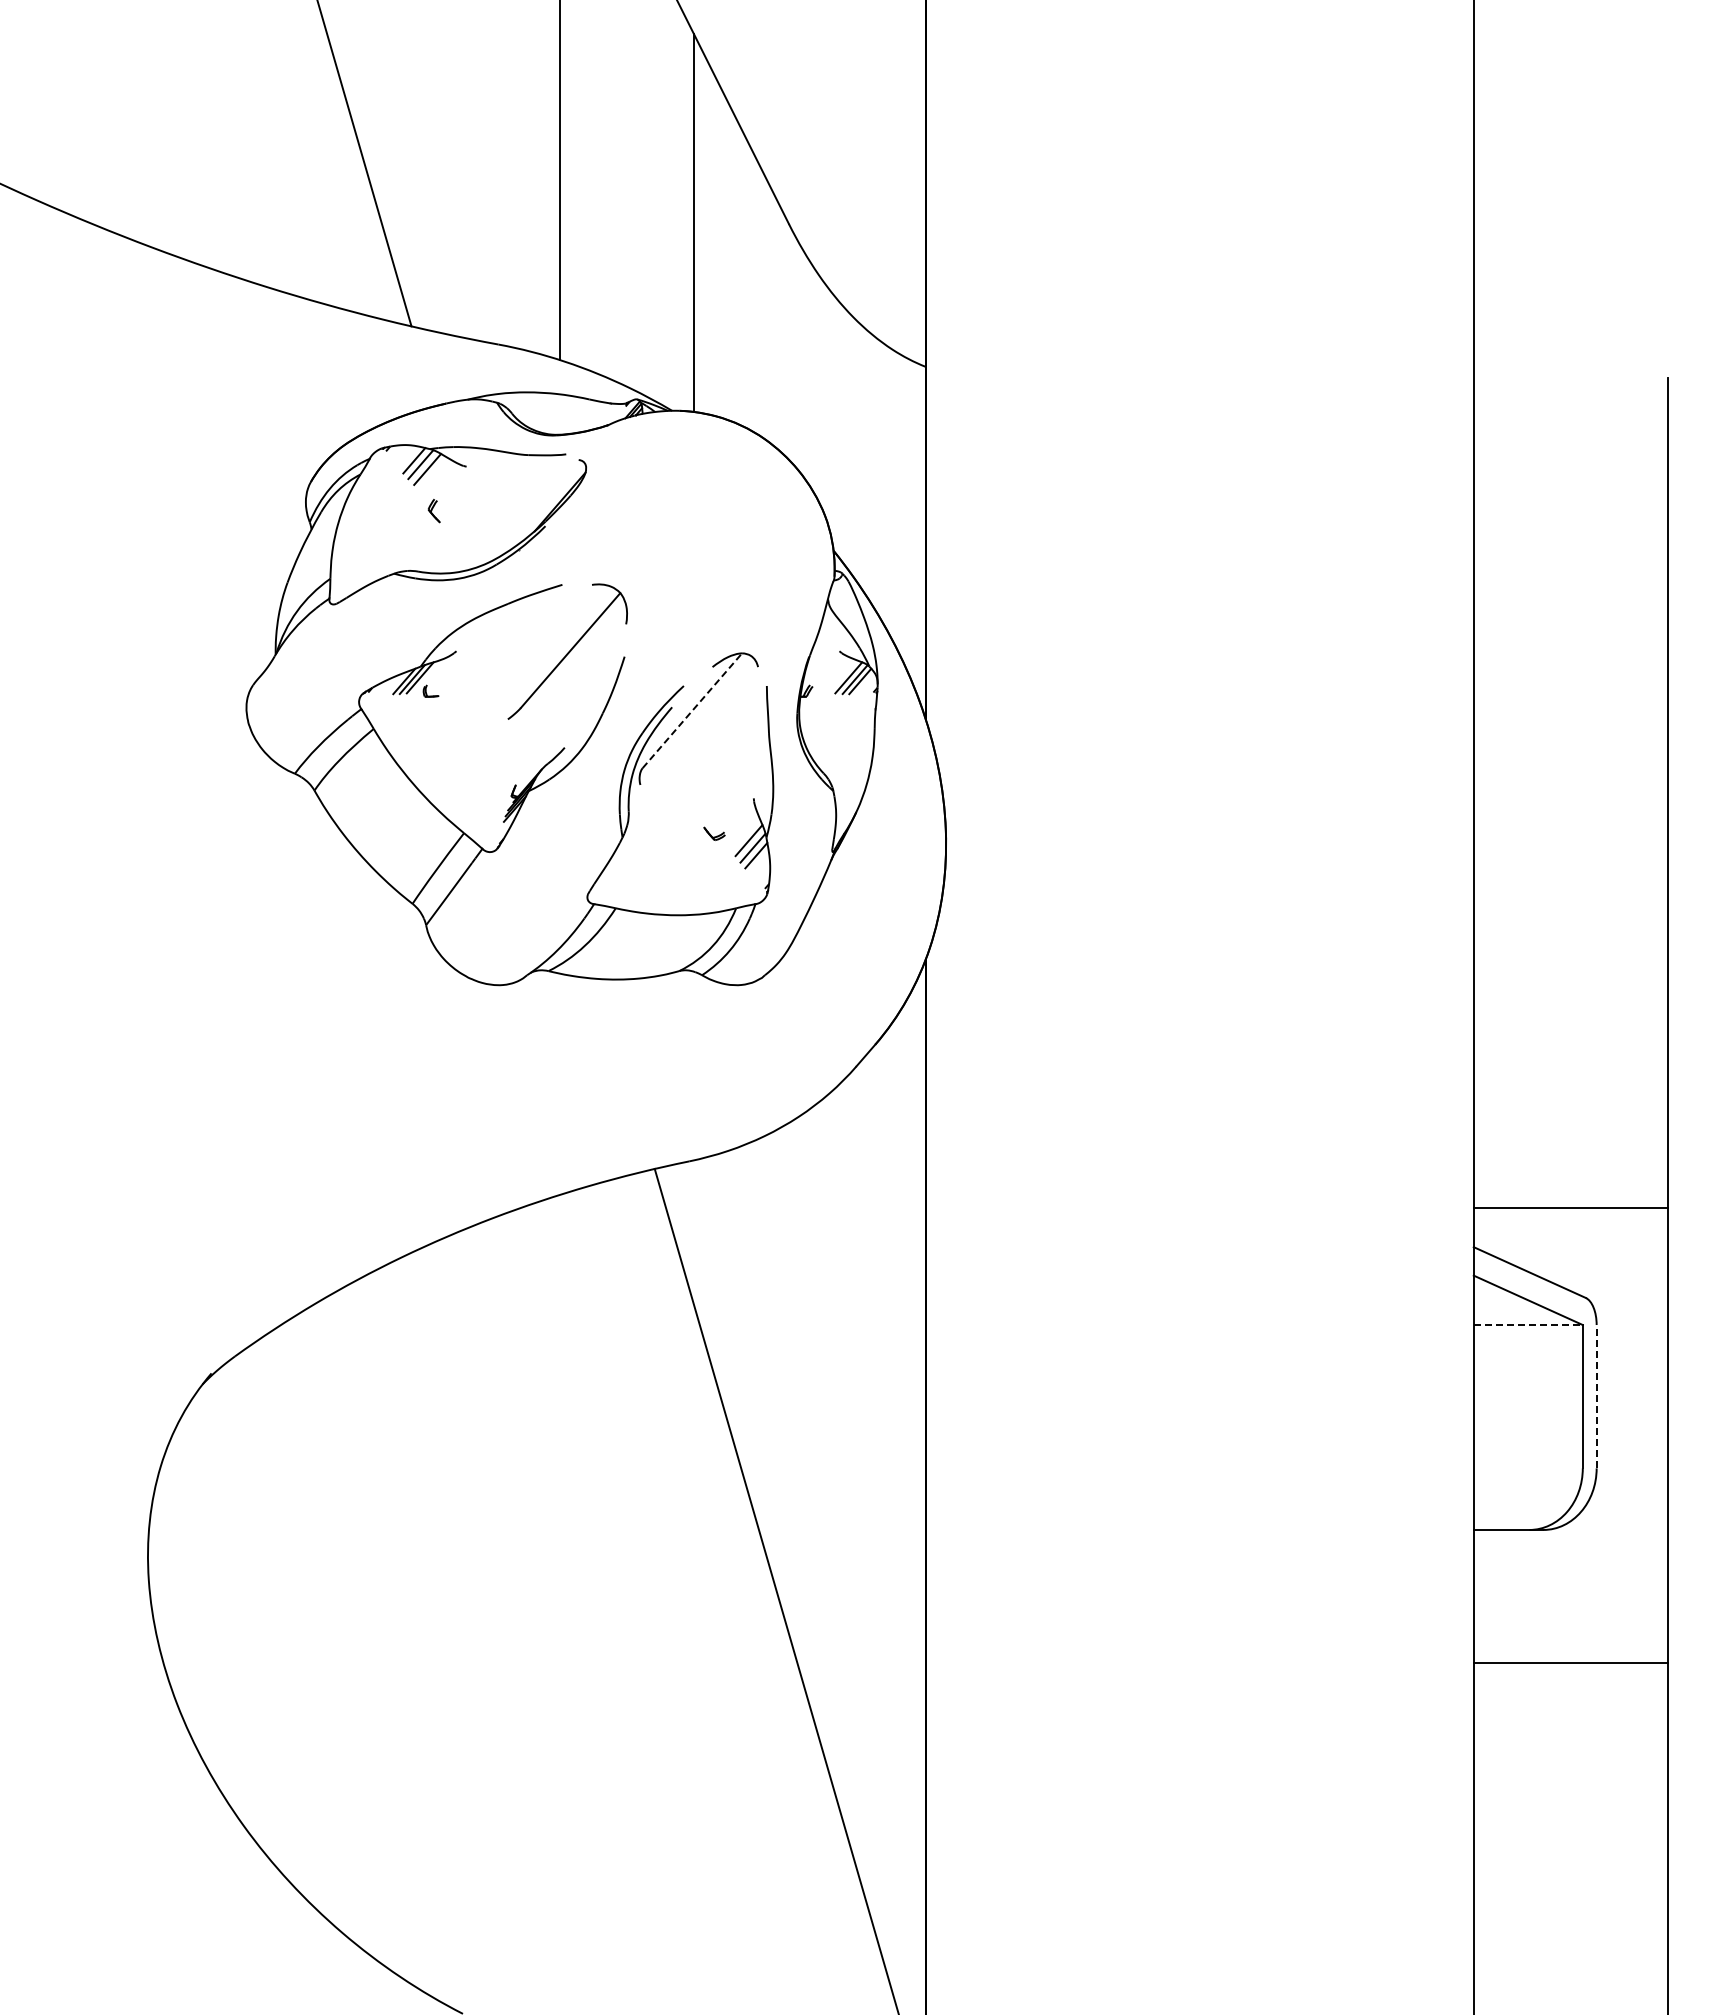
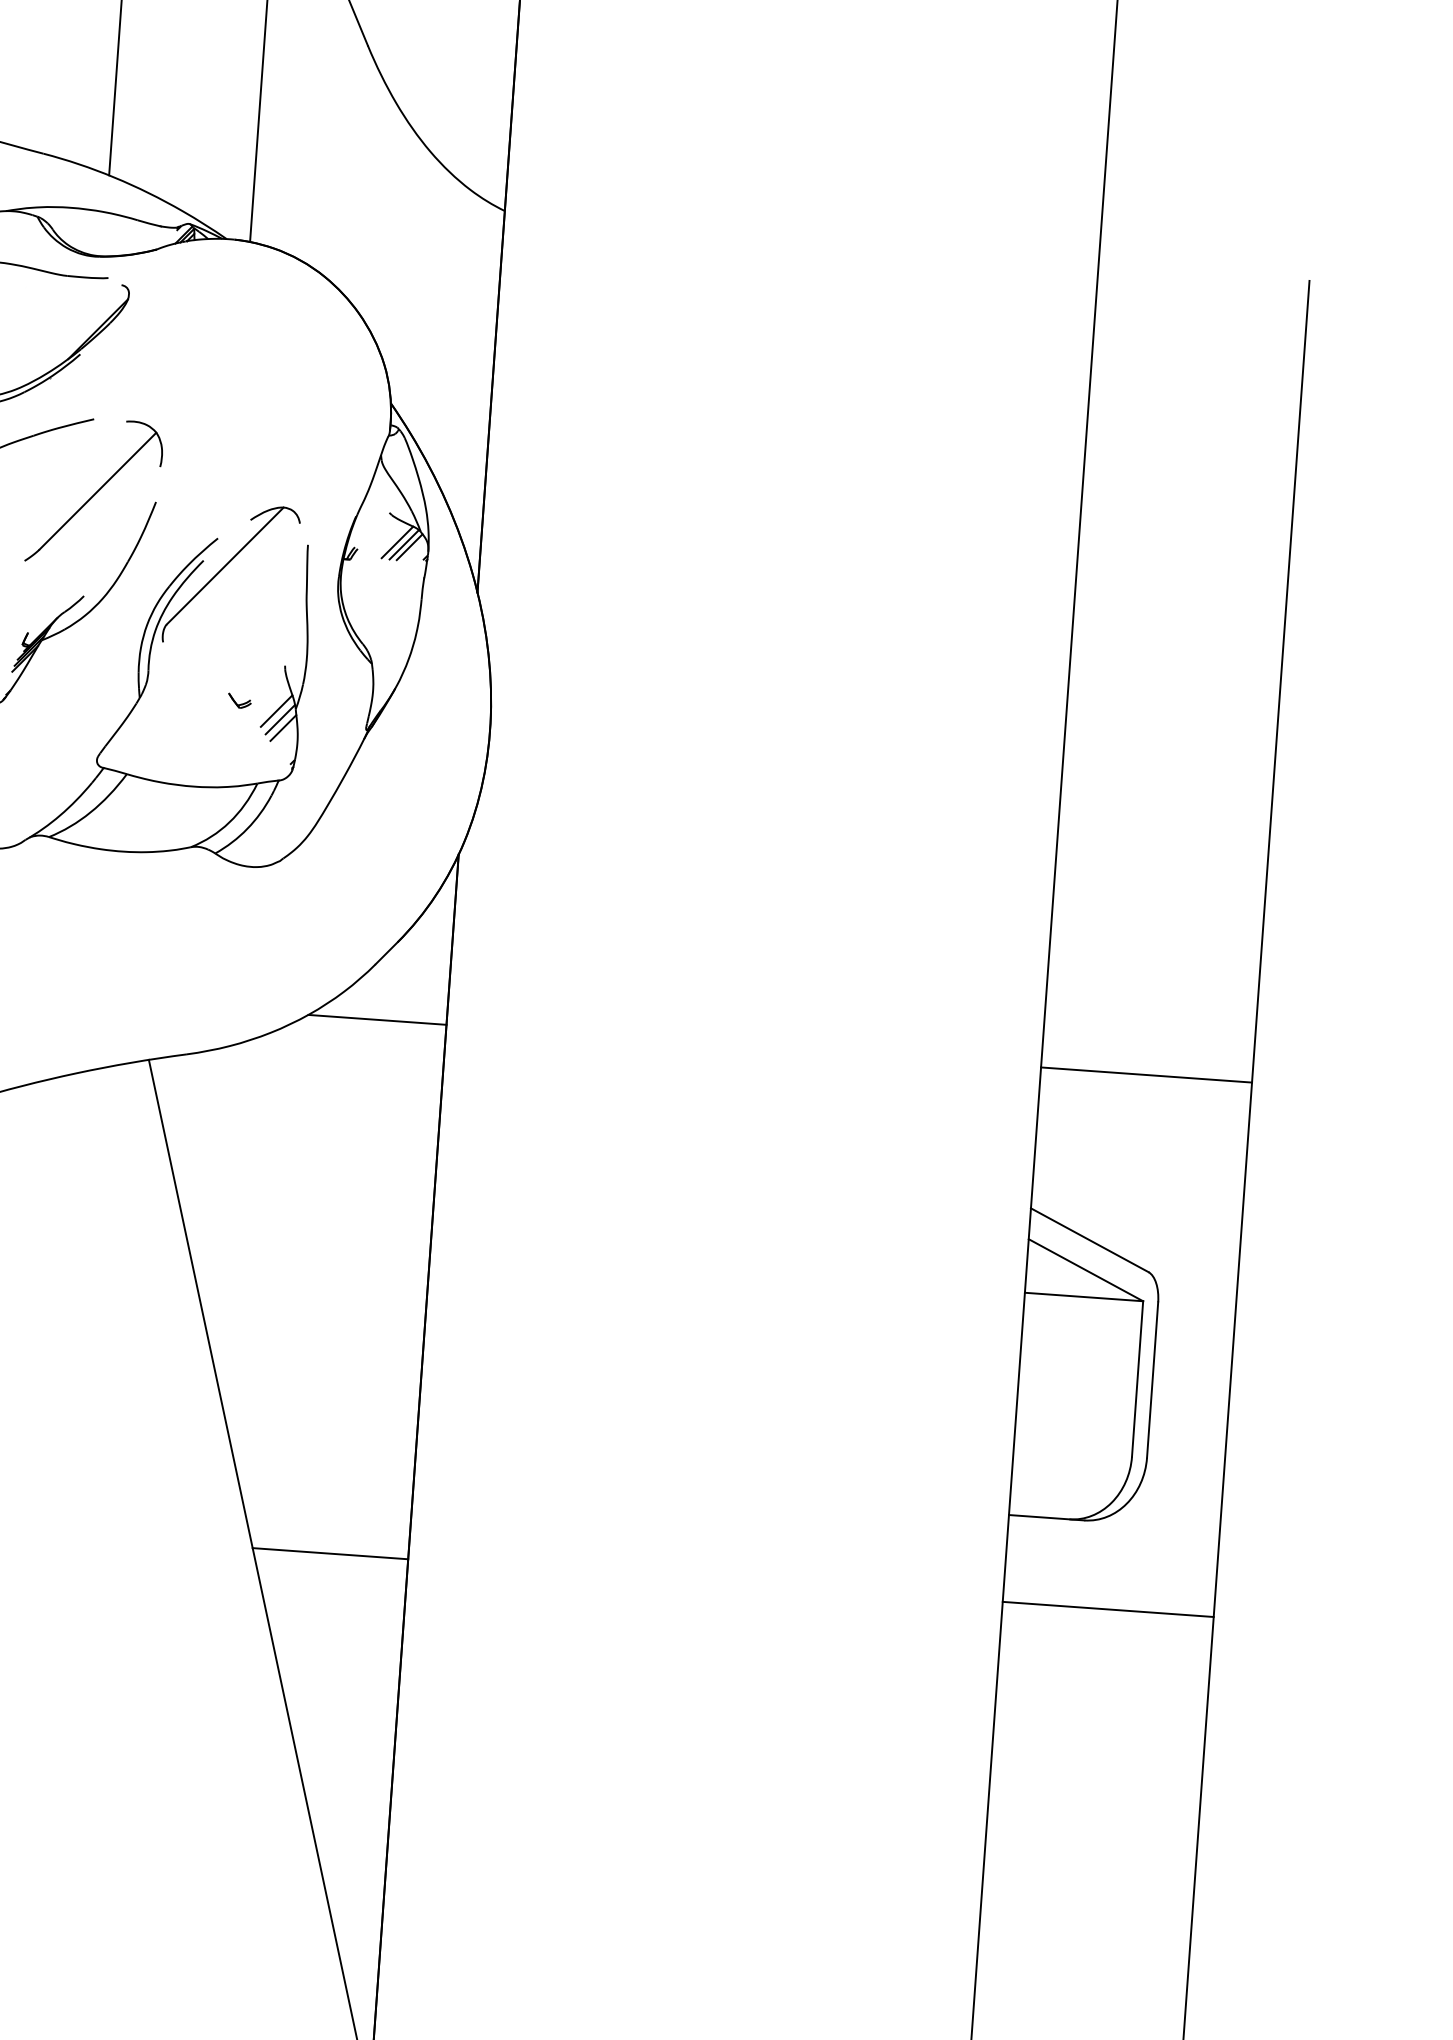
line: (692, 710) -> (225, 565), dashed -> solid
line: (861, 1117) -> (377, 1020), added
line: (1570, 1208) -> (1145, 1075), moved
line: (1528, 1325) -> (1084, 1297), dashed -> solid
line: (1596, 1396) -> (1152, 1379), dashed -> solid
line: (853, 1610) -> (330, 1554), added
line: (1570, 1663) -> (1107, 1609), moved

